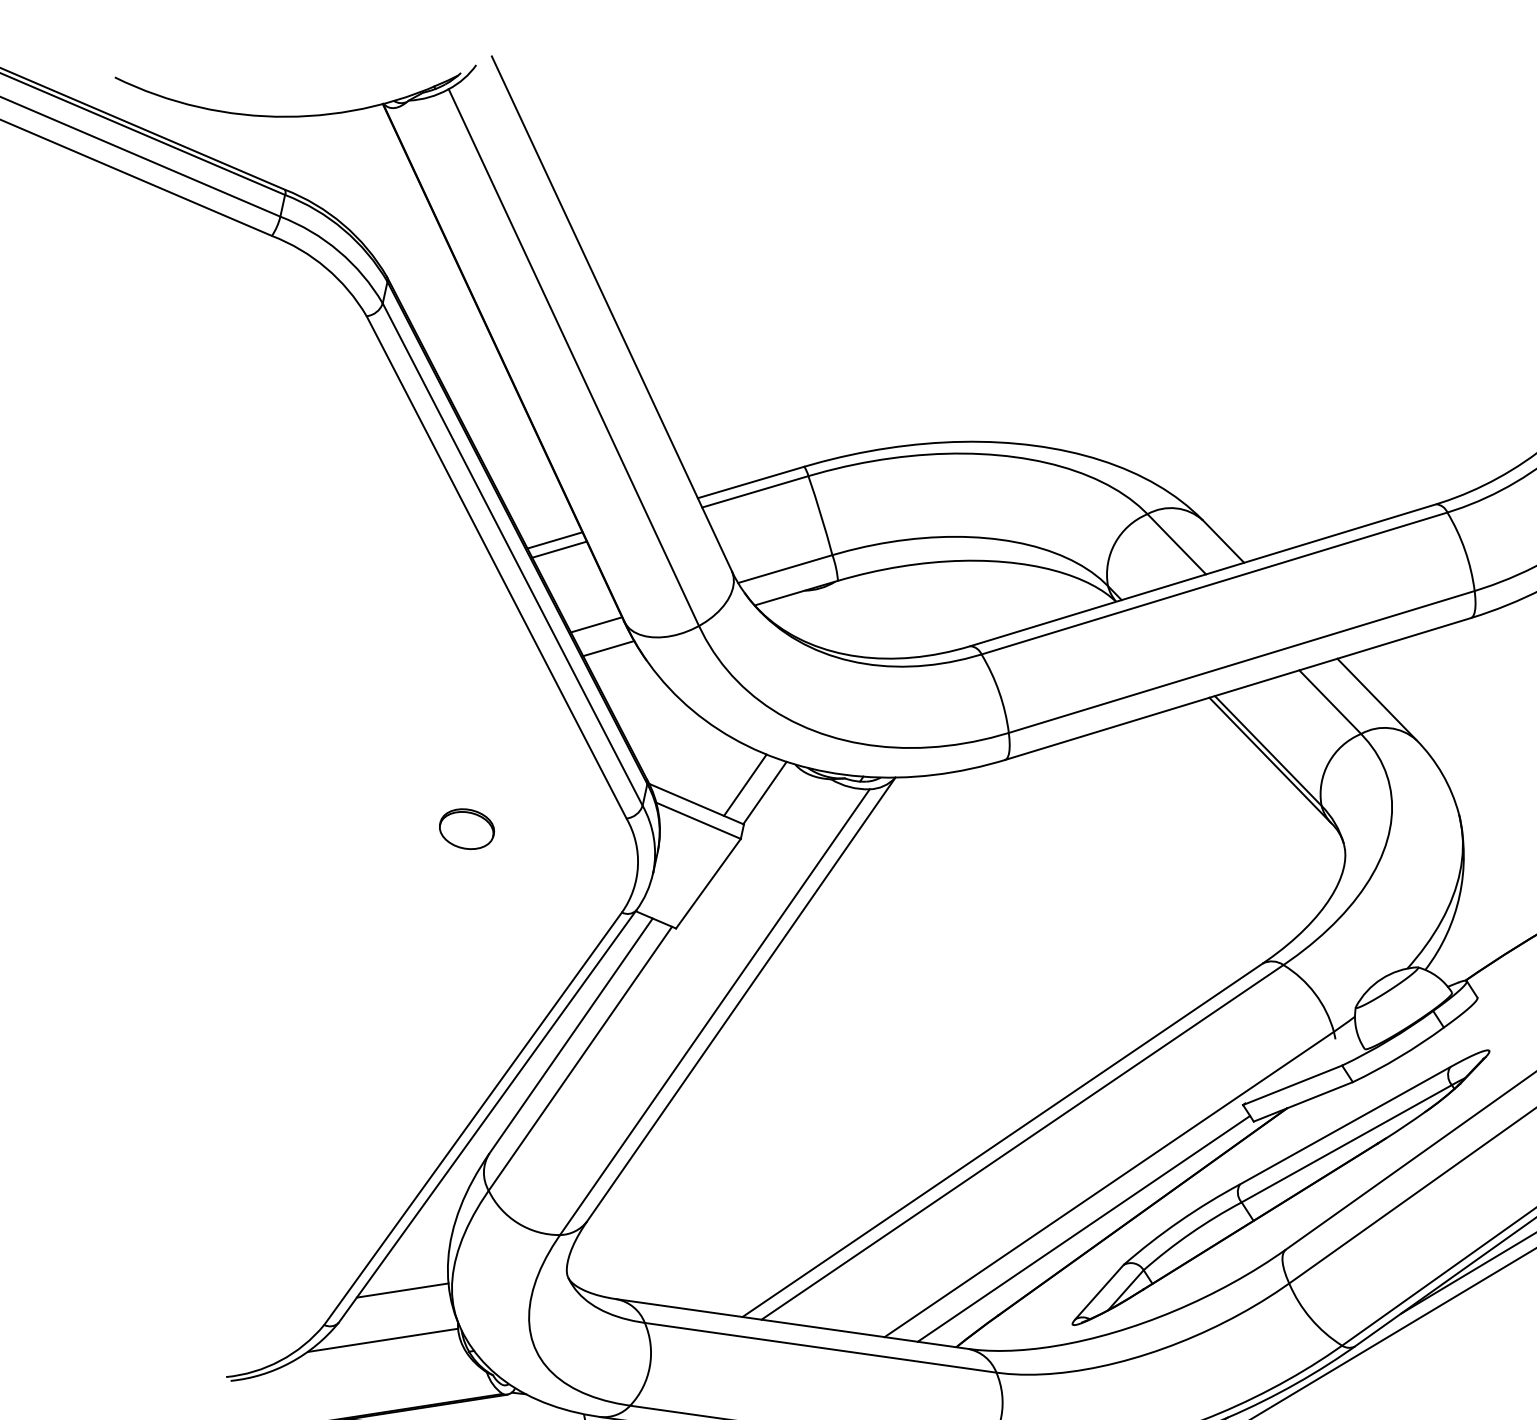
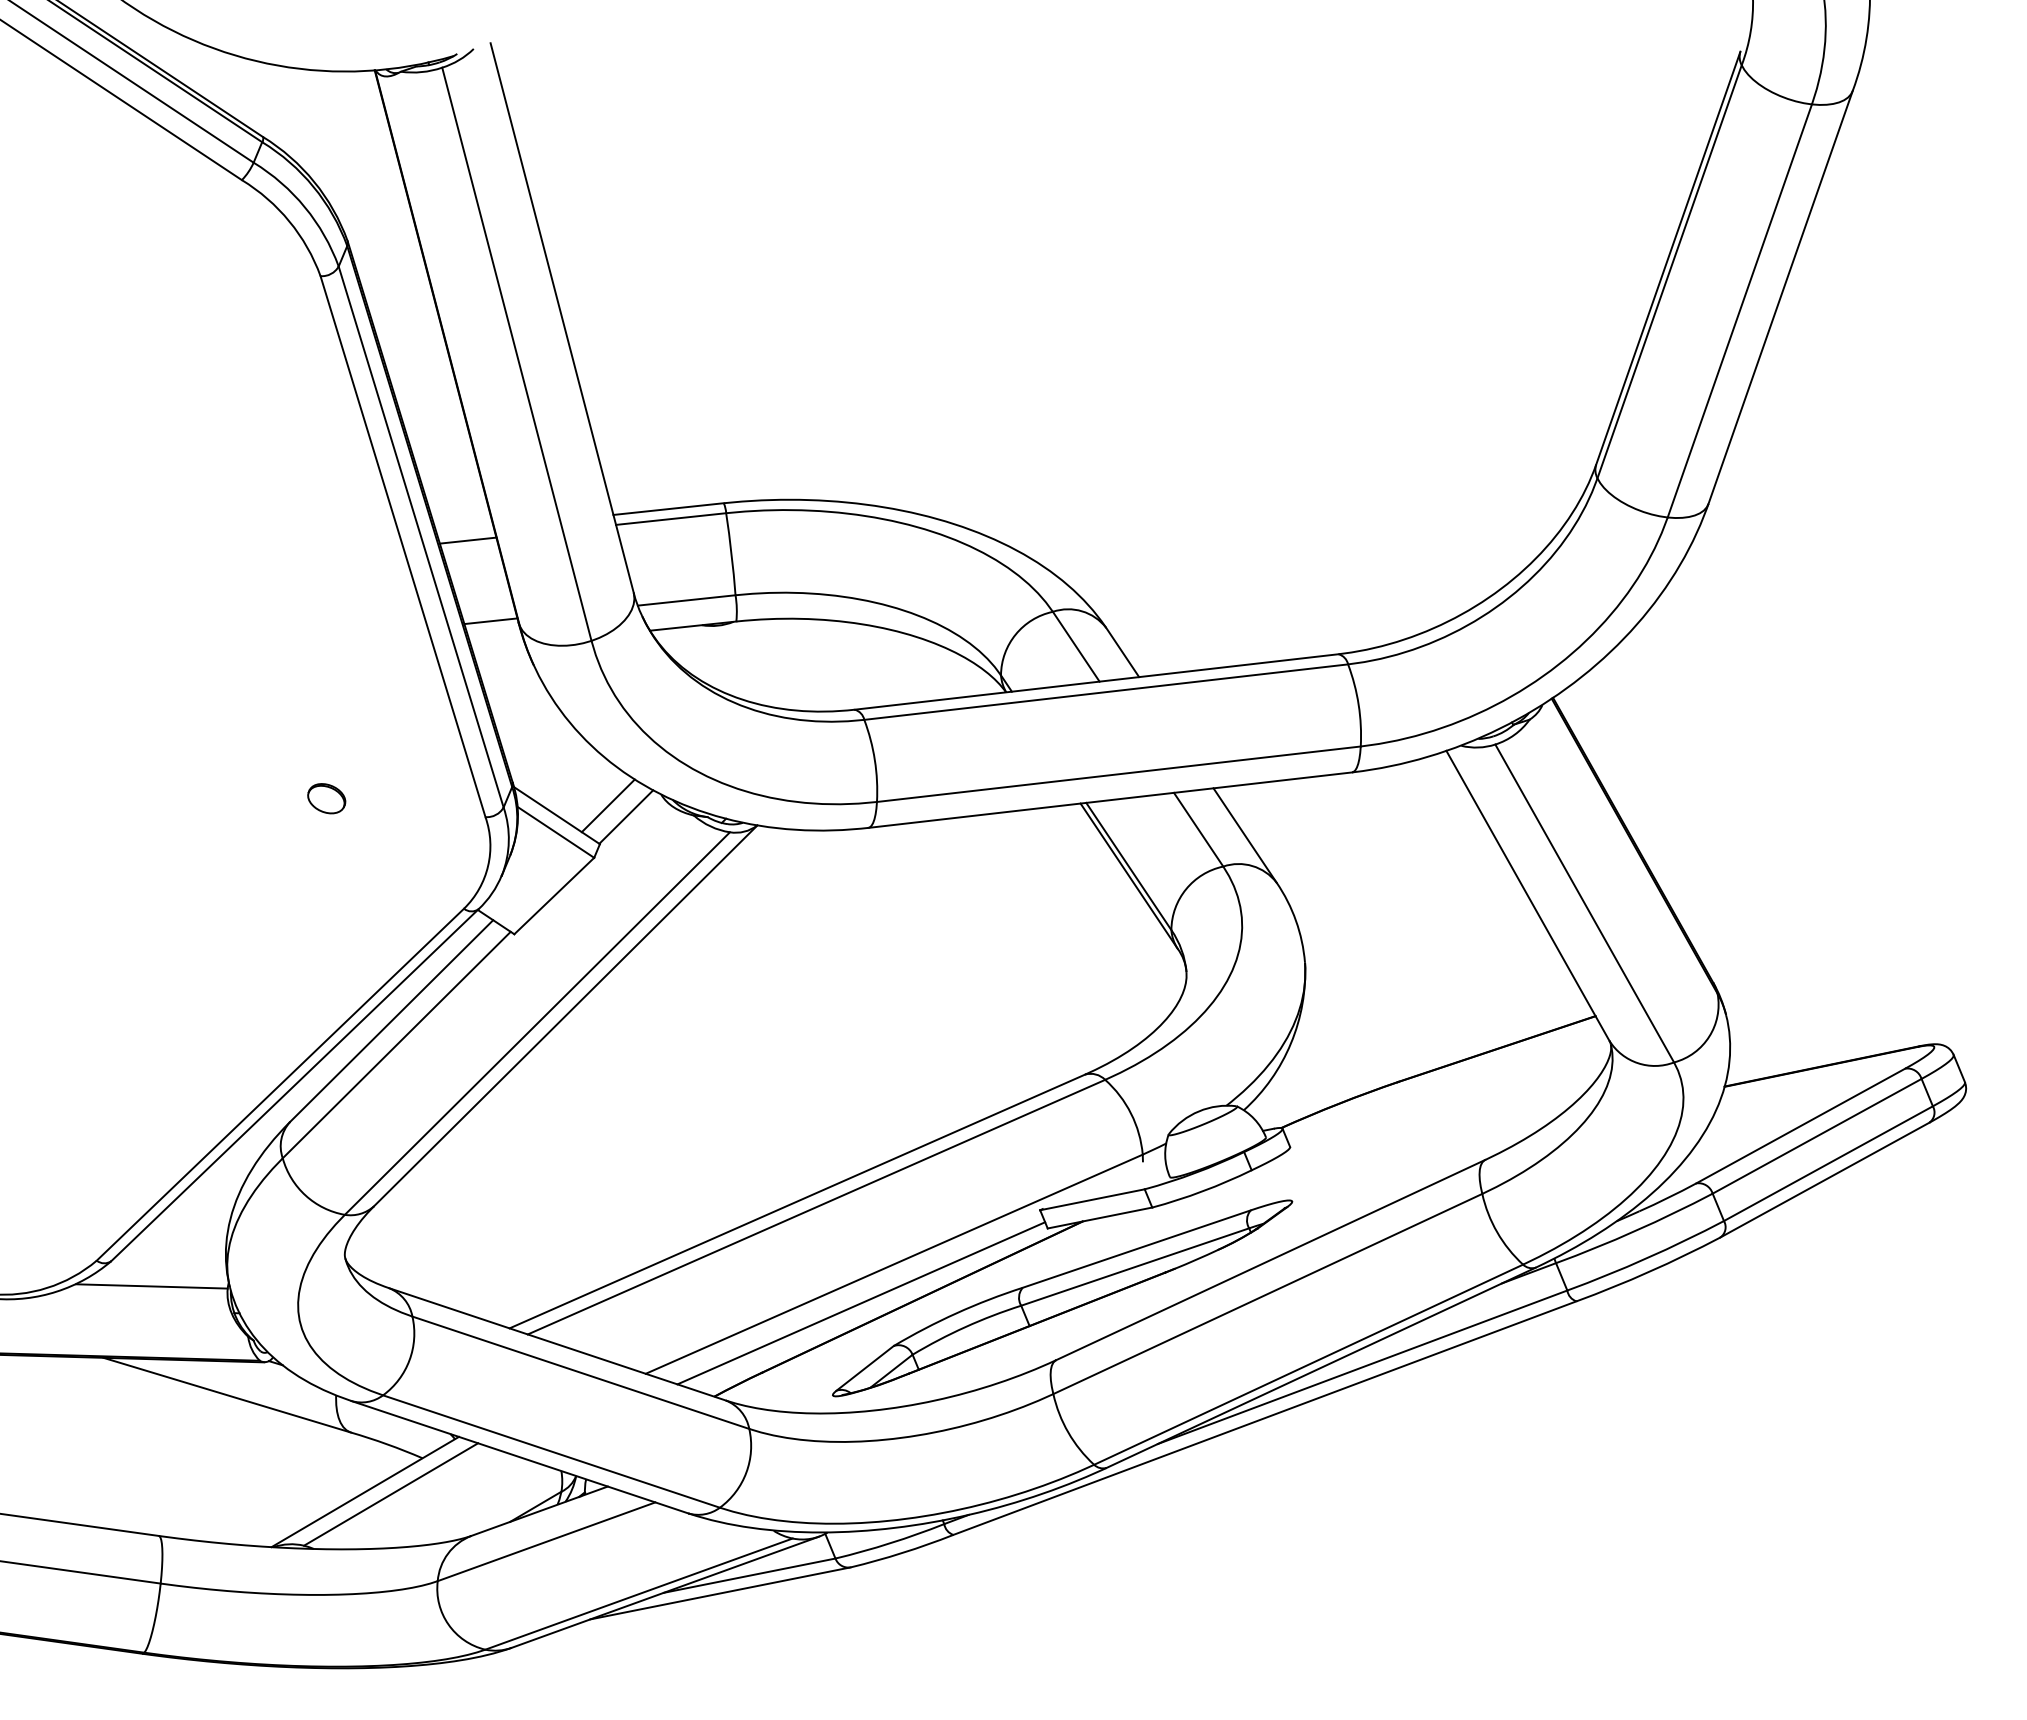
line: (554, 540) -> (464, 530), removed
line: (608, 648) -> (498, 646), removed
part: (466, 828) -> (326, 798), size x0.7
line: (402, 1290) -> (179, 1240), removed

